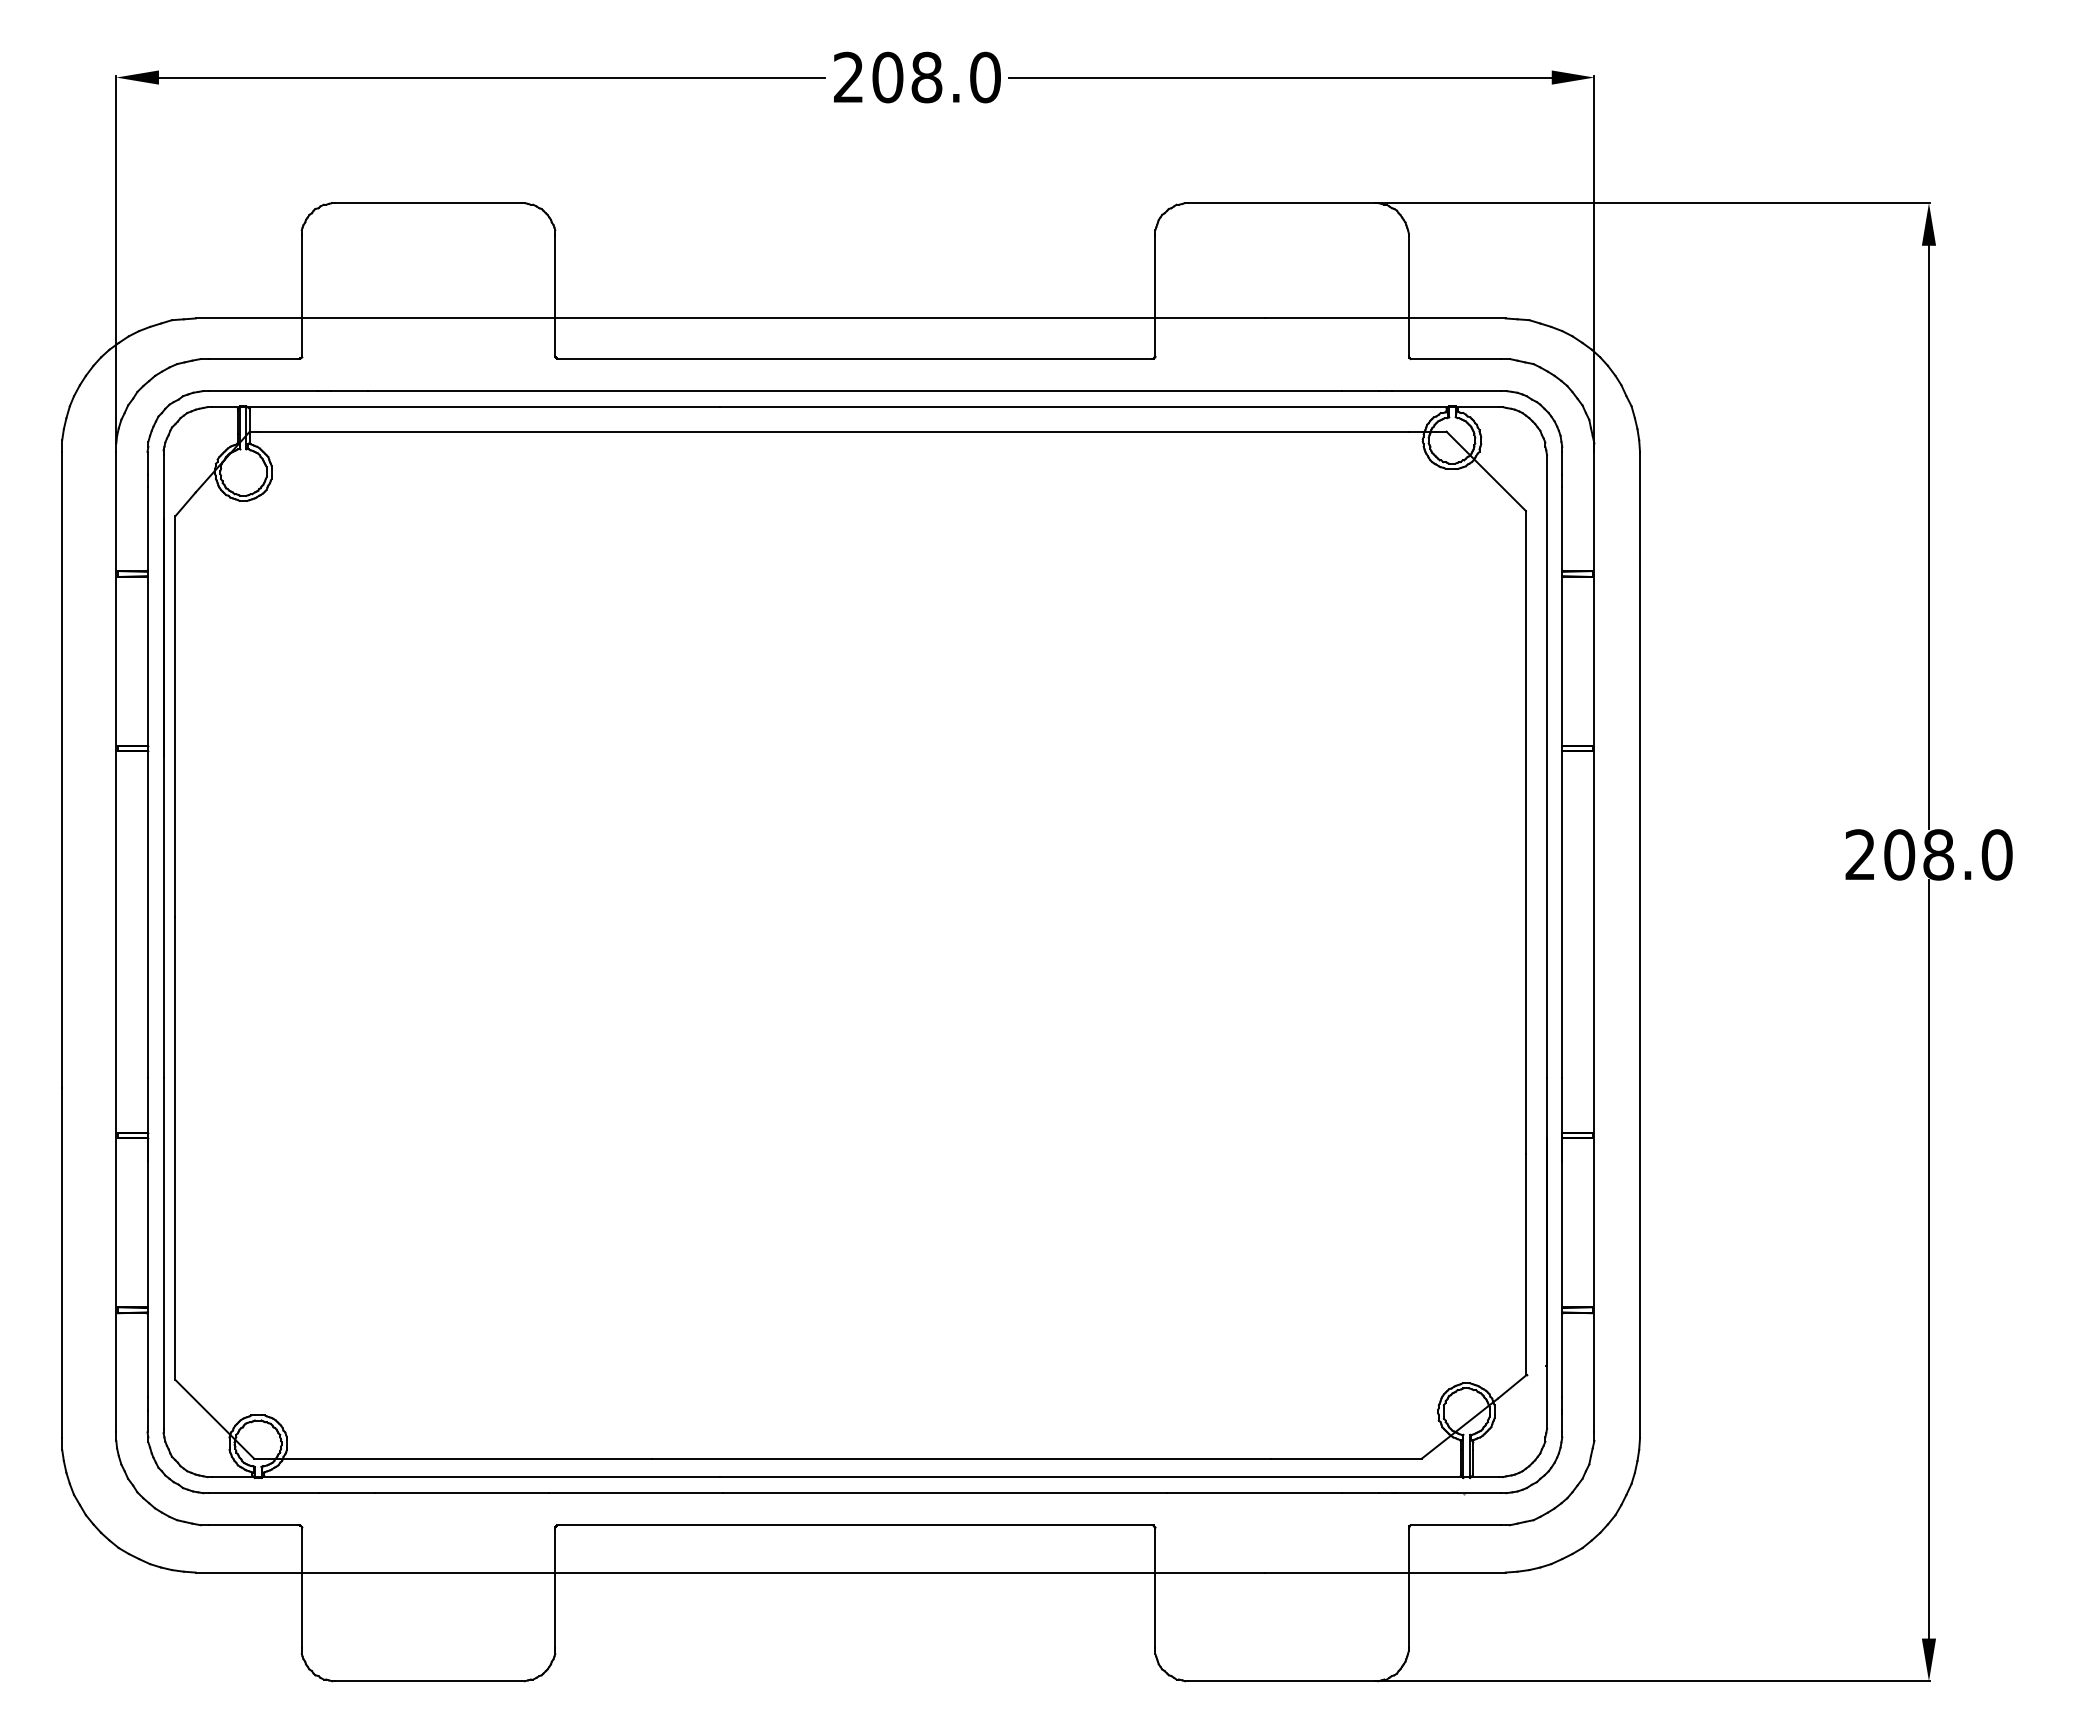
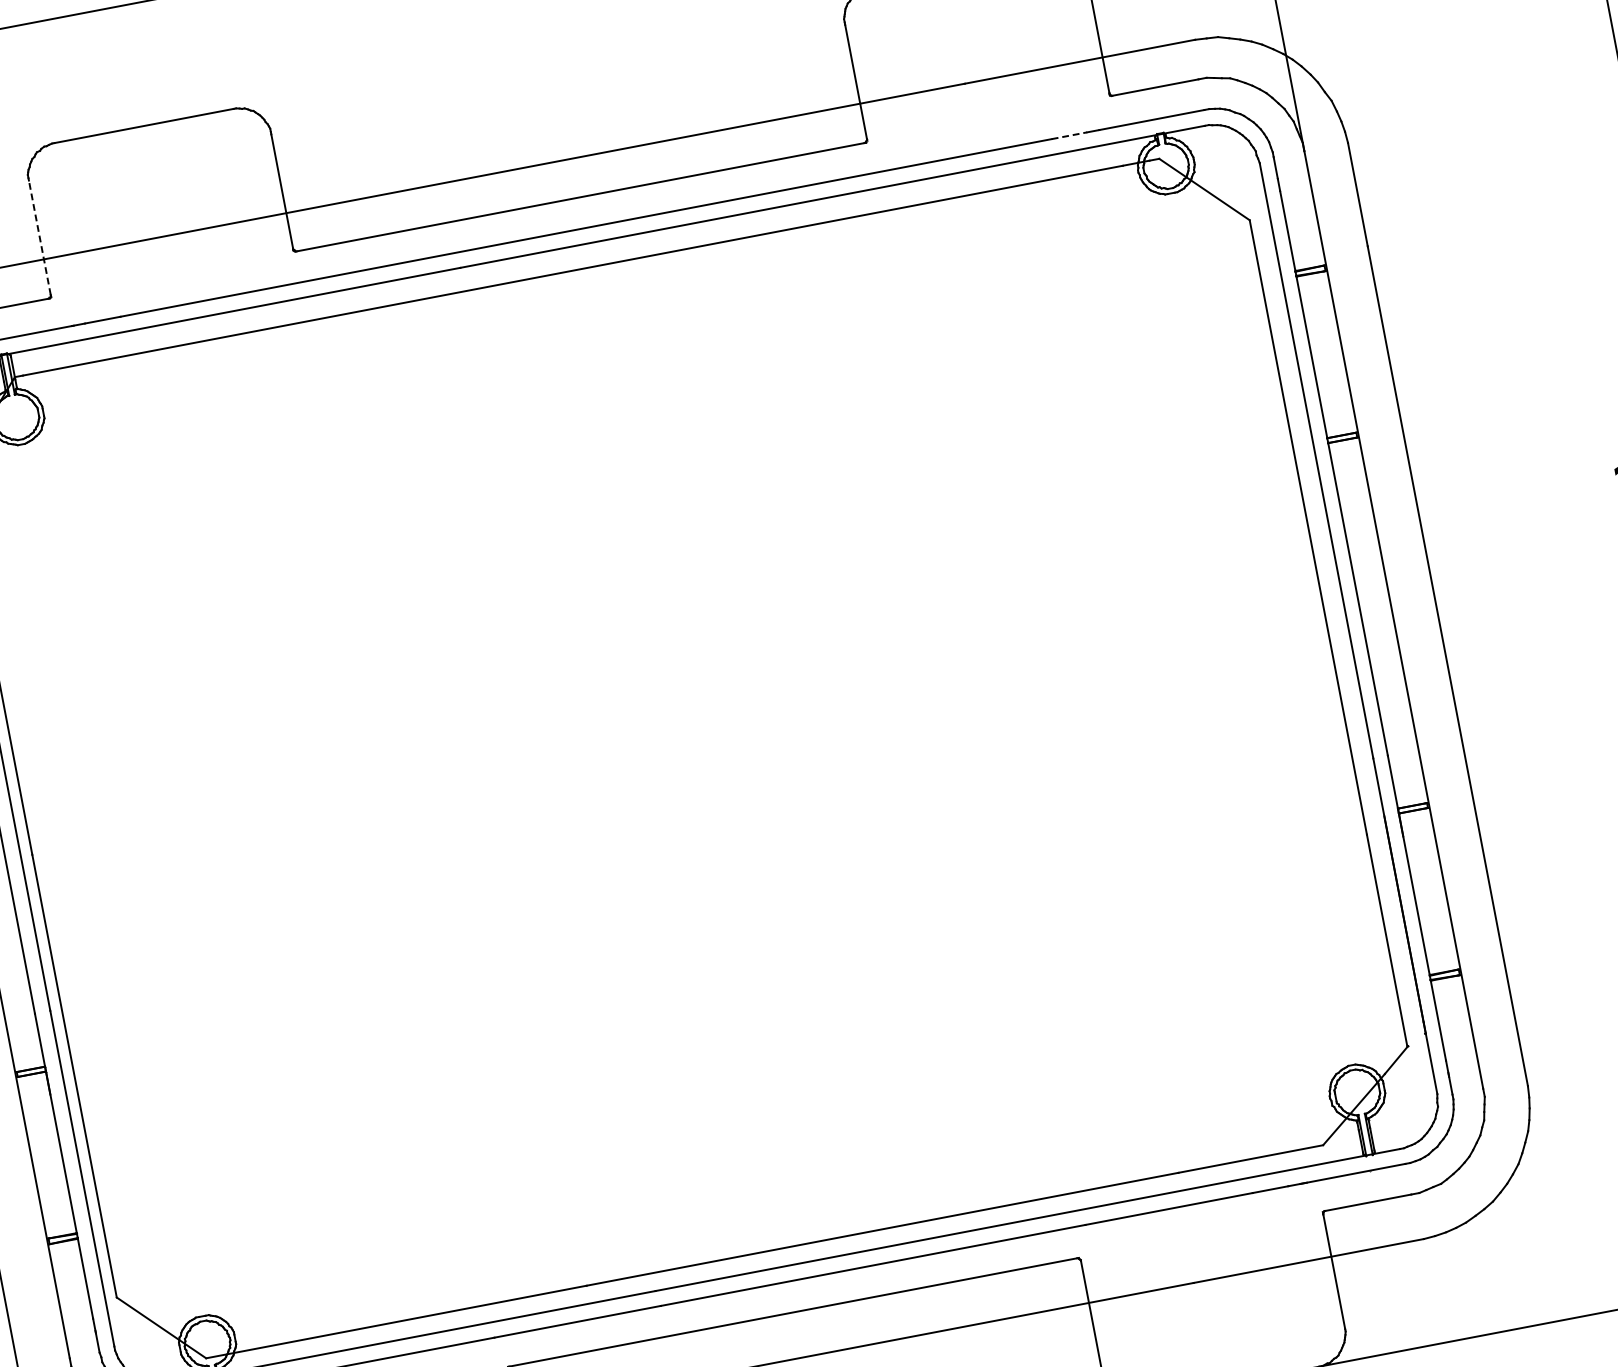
line: (301, 295) -> (39, 237), solid -> dashed
line: (1360, 391) -> (1069, 136), solid -> dashed

